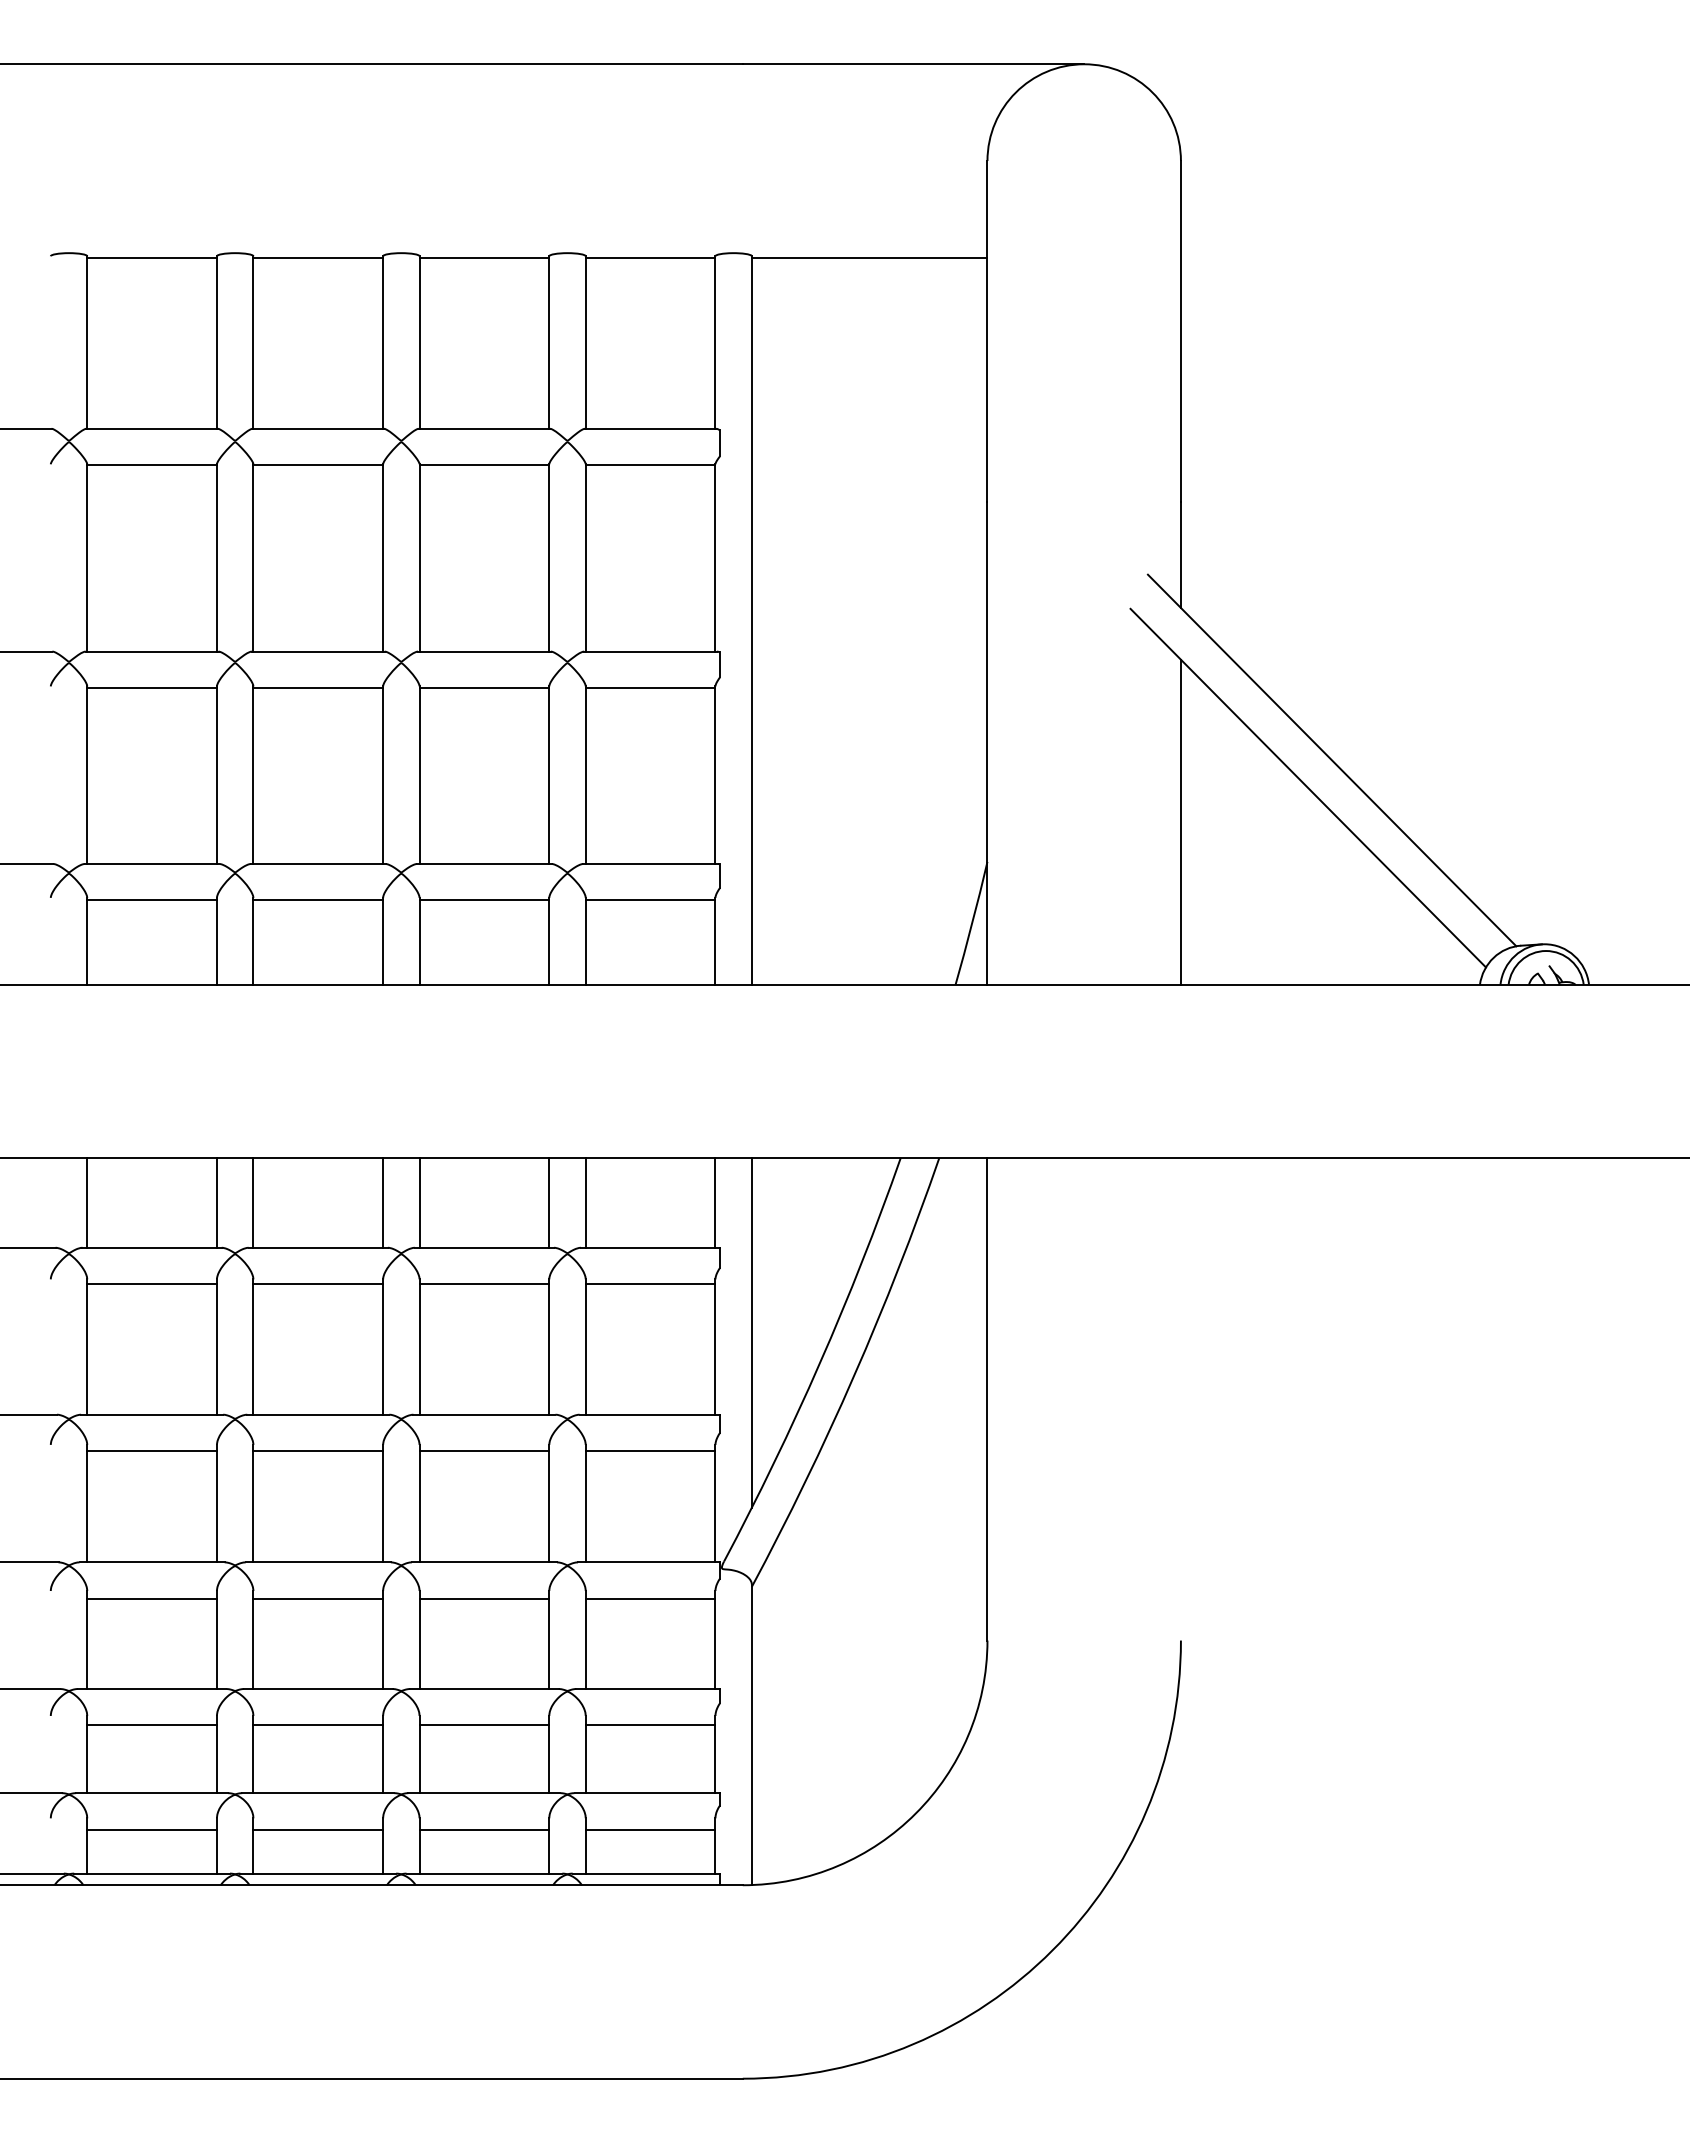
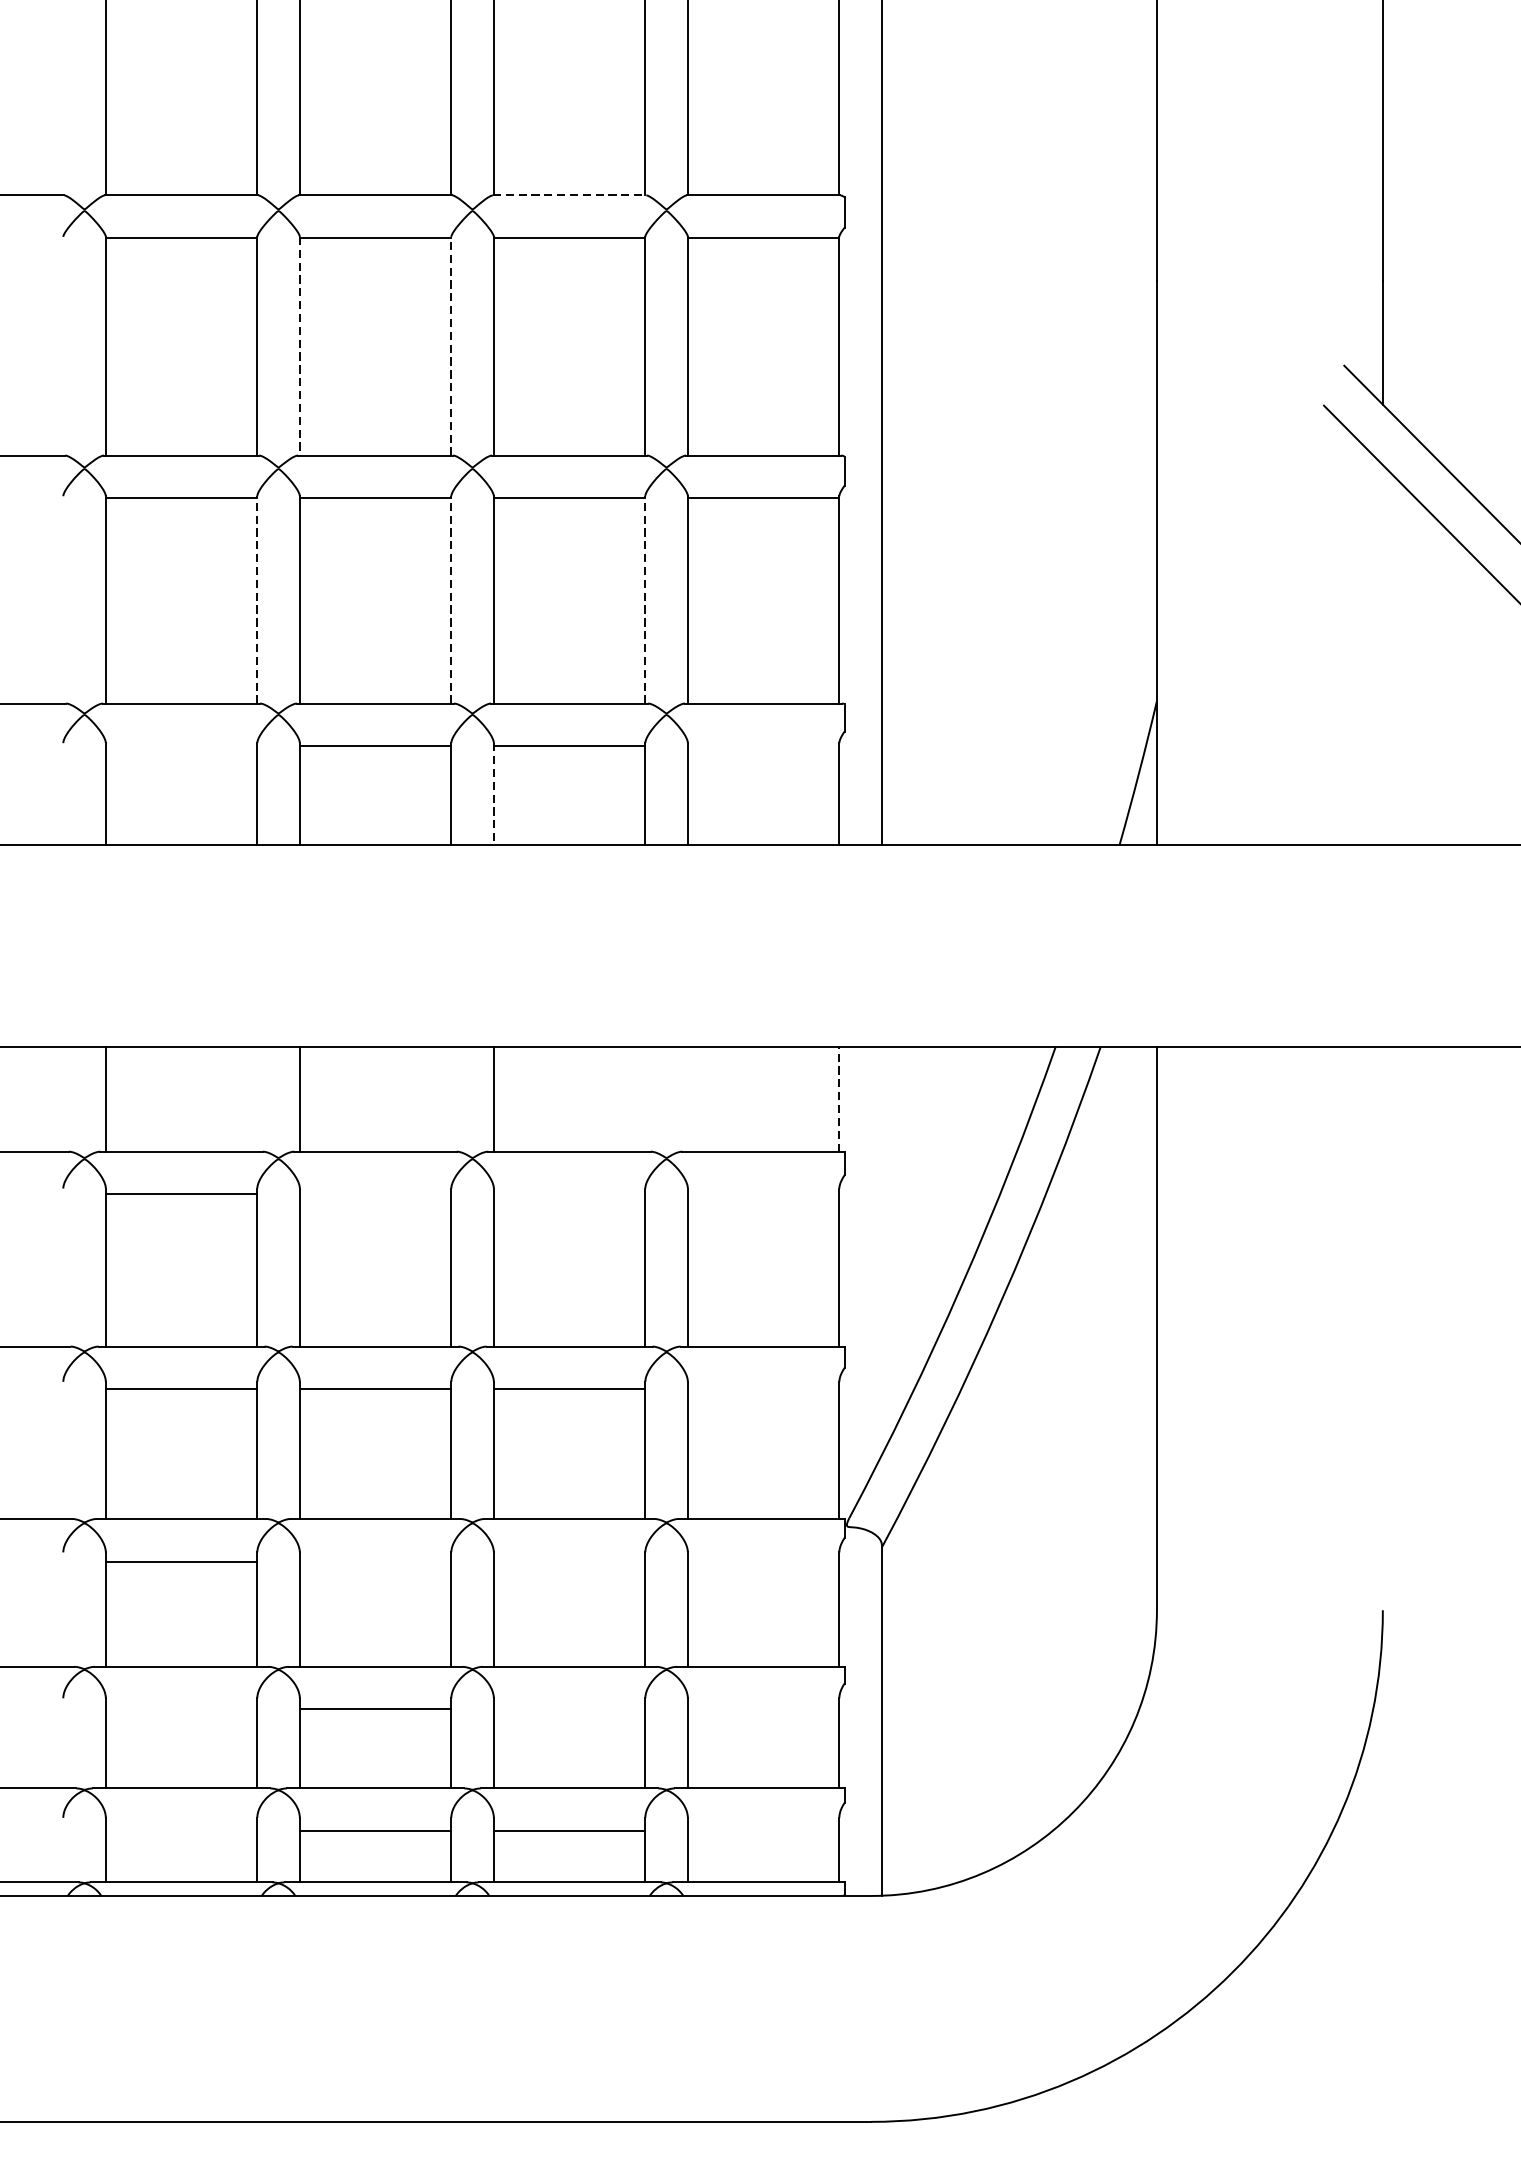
line: (484, 428) -> (569, 195), solid -> dashed
line: (253, 557) -> (299, 345), solid -> dashed
line: (383, 557) -> (451, 345), solid -> dashed
line: (216, 775) -> (256, 600), solid -> dashed
line: (383, 775) -> (451, 600), solid -> dashed
line: (549, 775) -> (645, 600), solid -> dashed
line: (1180, 821) -> (1382, 653), removed
line: (151, 900) -> (180, 746), removed
line: (650, 900) -> (763, 746), removed
line: (419, 941) -> (493, 794), solid -> dashed
line: (216, 1202) -> (256, 1098), removed
line: (383, 1202) -> (451, 1098), removed
line: (549, 1202) -> (645, 1098), removed
line: (585, 1202) -> (687, 1098), removed
line: (715, 1202) -> (839, 1098), solid -> dashed
line: (318, 1284) -> (375, 1194), removed
line: (484, 1284) -> (569, 1194), removed
line: (650, 1284) -> (763, 1194), removed
line: (751, 1332) -> (881, 1250), removed
line: (650, 1451) -> (763, 1389), removed
line: (318, 1598) -> (375, 1561), removed
line: (484, 1598) -> (569, 1561), removed
line: (650, 1598) -> (763, 1561), removed
line: (151, 1725) -> (180, 1709), removed
line: (484, 1725) -> (569, 1709), removed
line: (650, 1725) -> (763, 1709), removed
line: (151, 1829) -> (180, 1830), removed
line: (650, 1829) -> (763, 1830), removed

